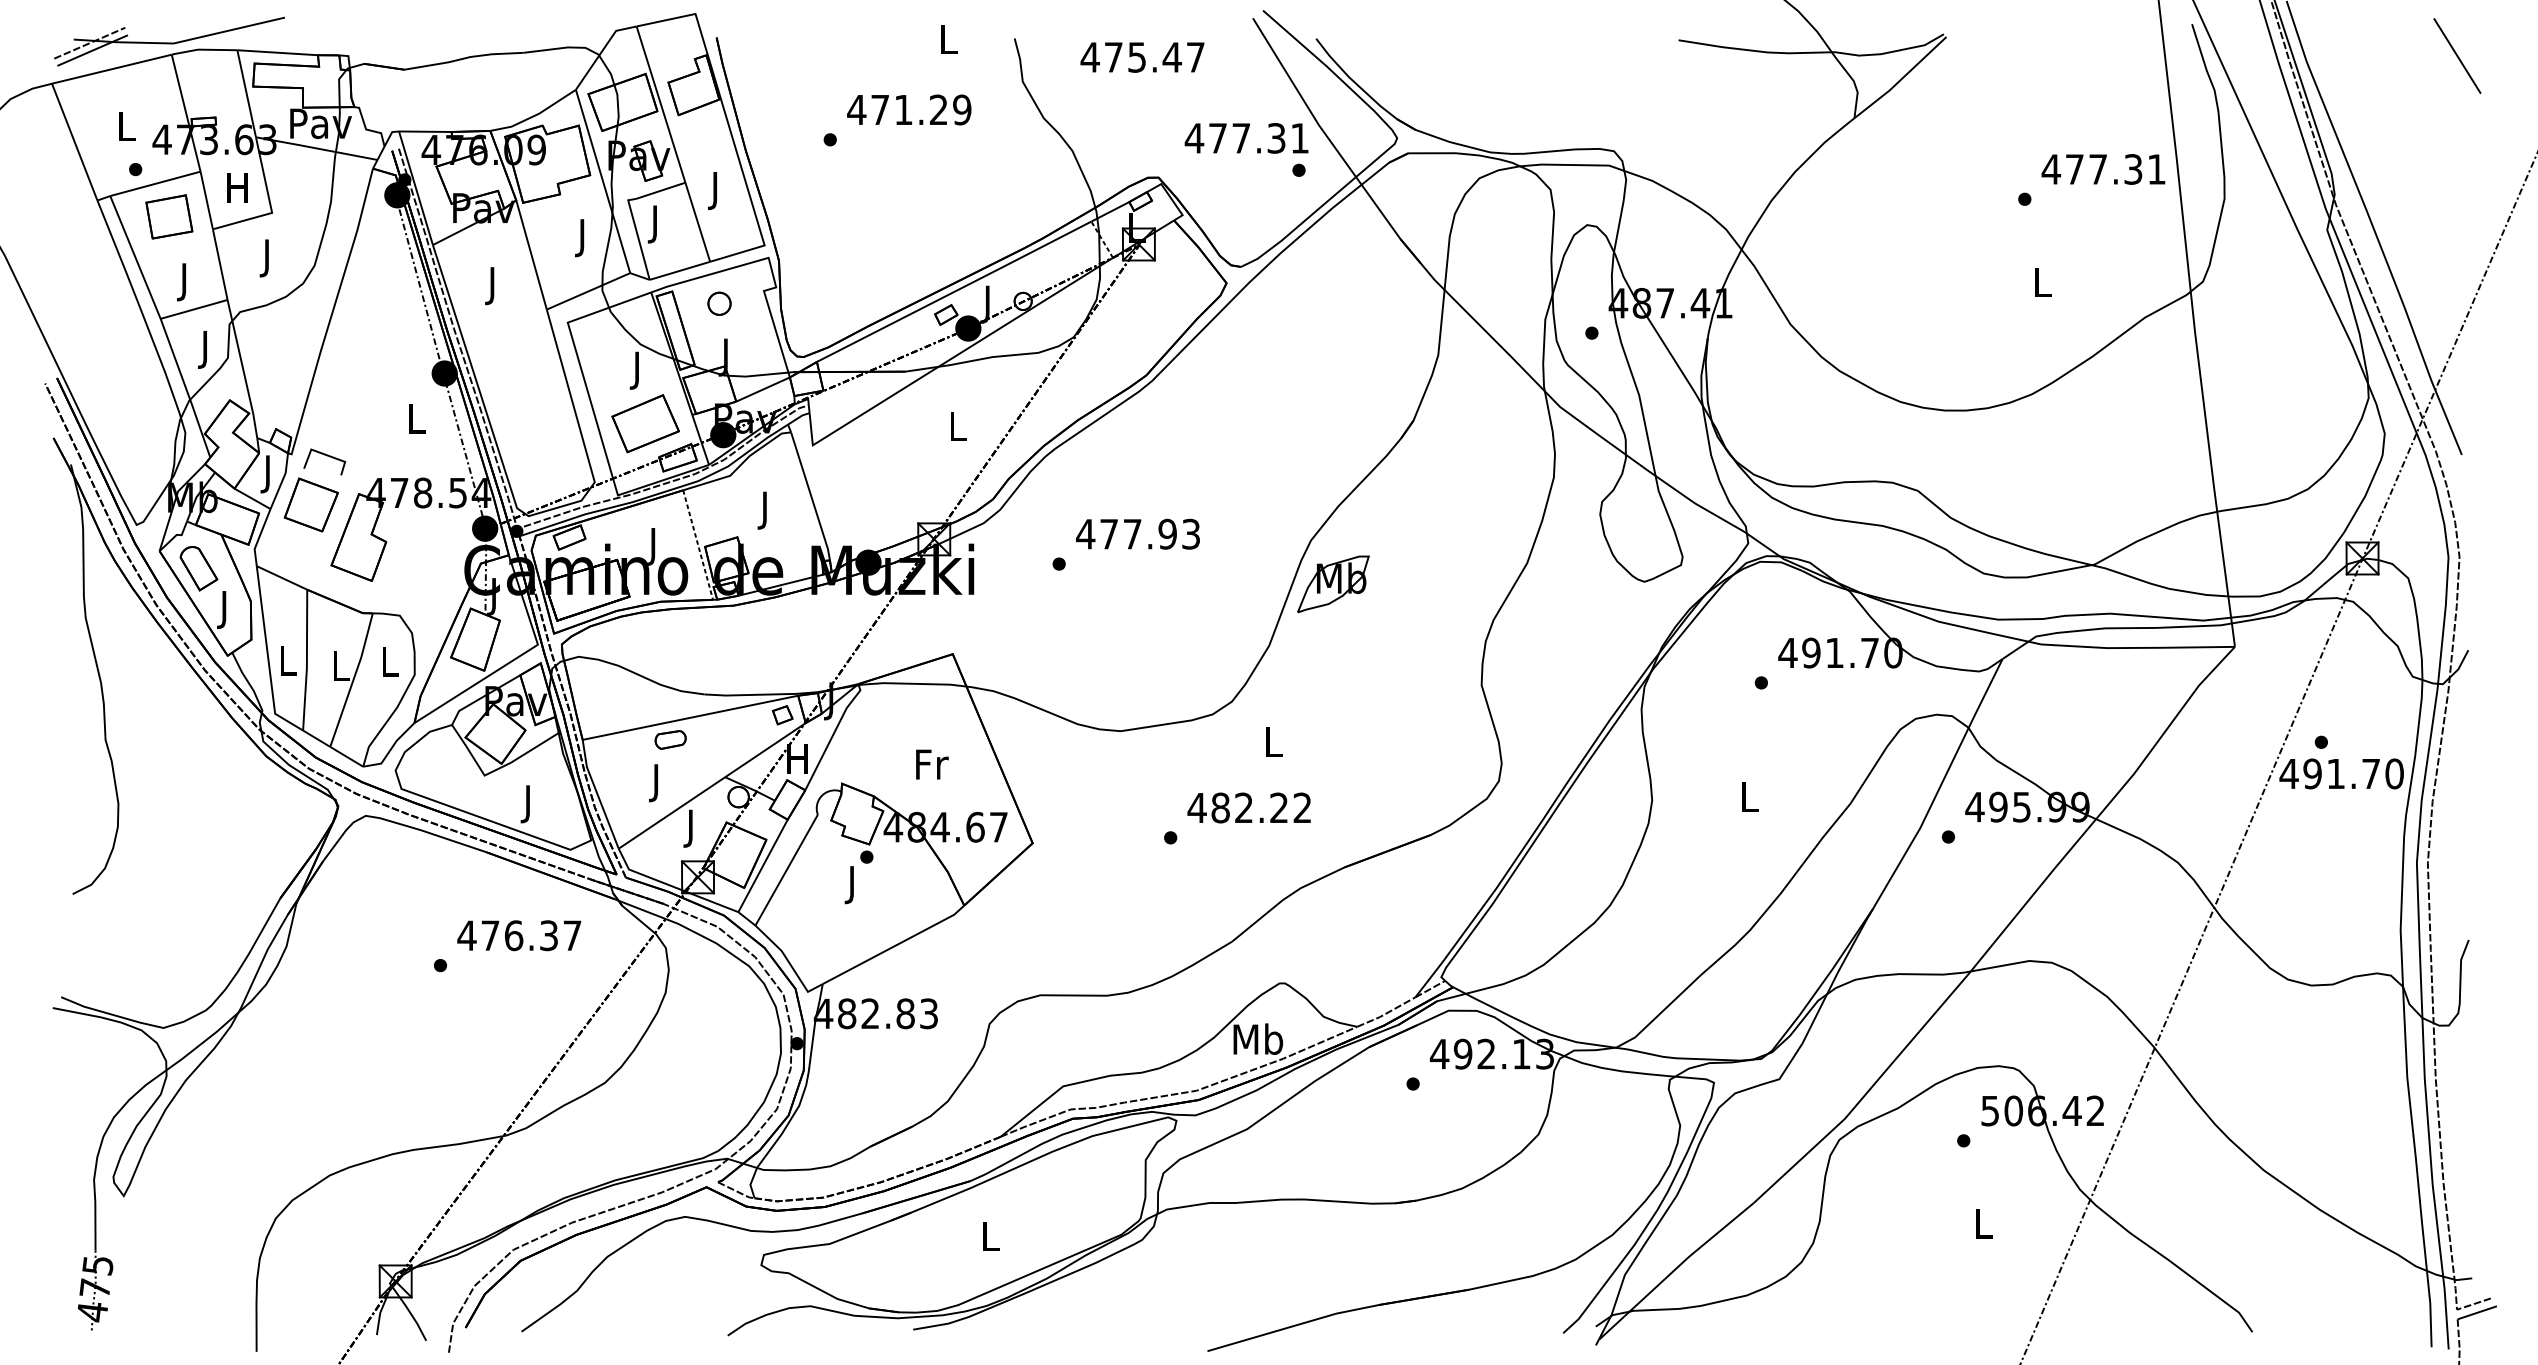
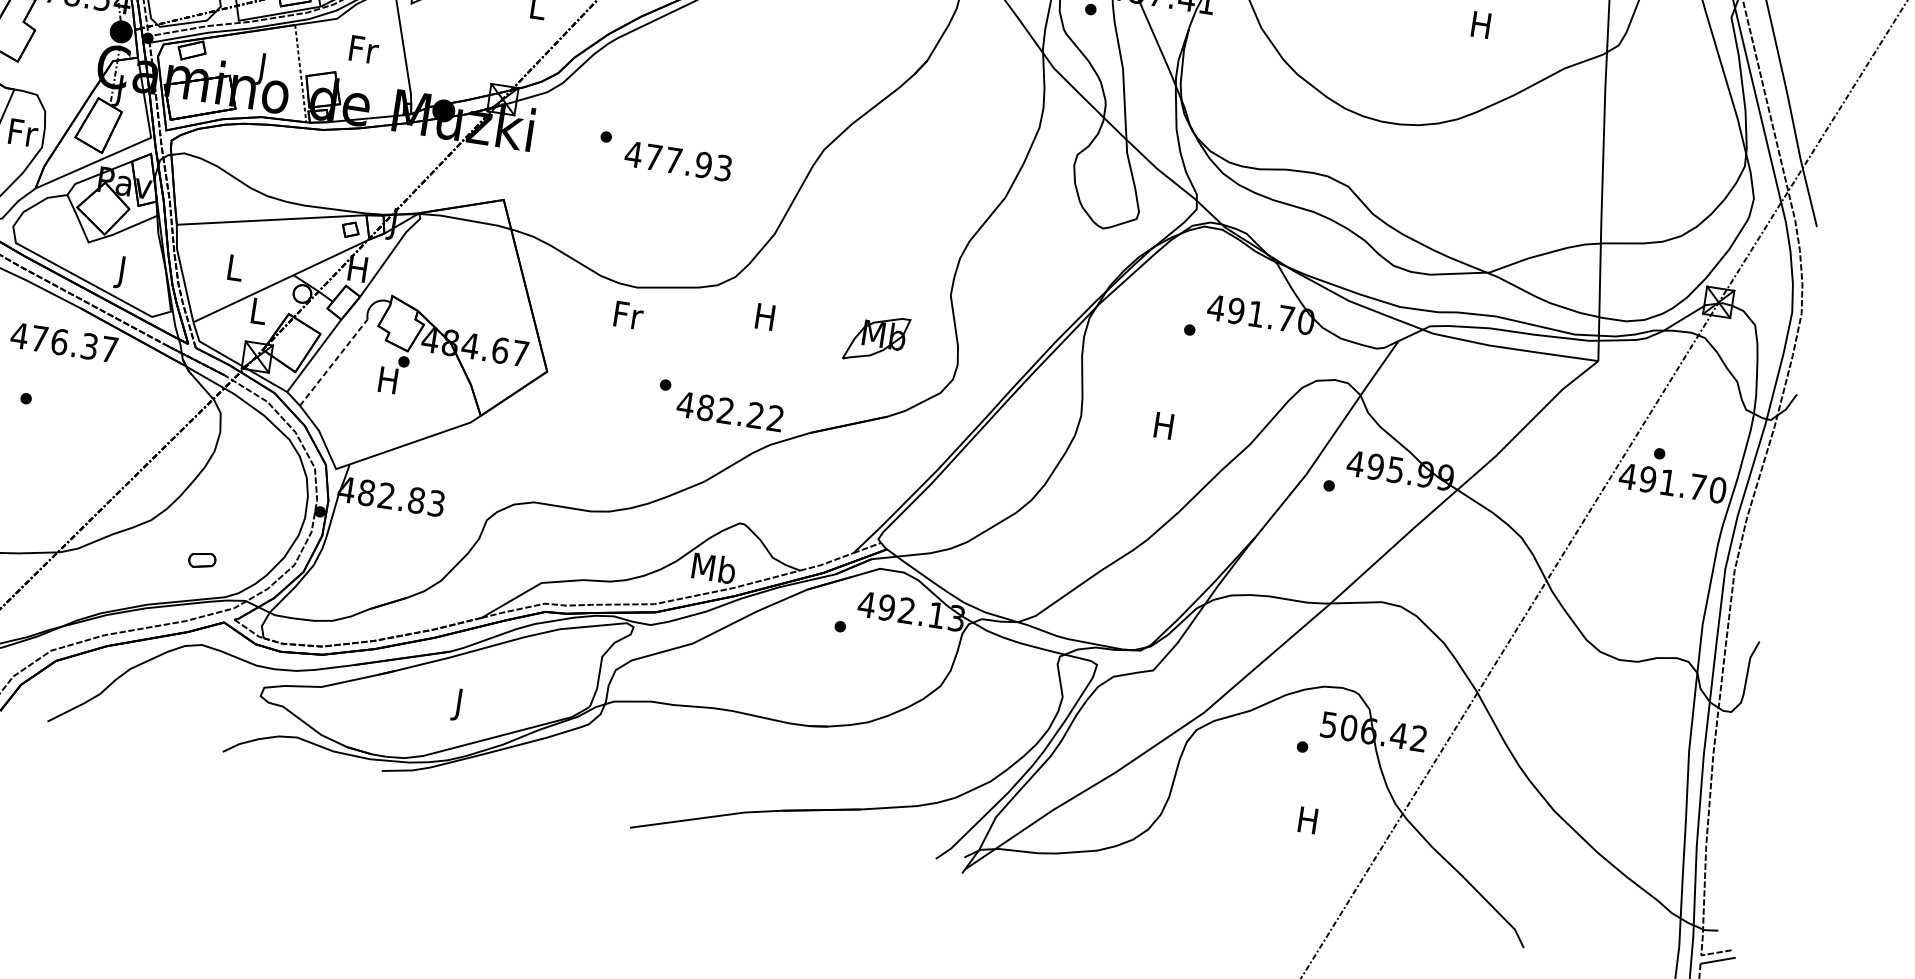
text: (2041, 282) -> (1480, 25), L -> H
text: (766, 510) -> (363, 53), J -> Fr
text: (1137, 533) -> (678, 160), moved
part: (1333, 584) -> (876, 339), moved
text: (390, 661) -> (23, 132), L -> Fr
part: (670, 739) -> (202, 560), moved
text: (1272, 741) -> (765, 316), L -> H
text: (932, 764) -> (628, 315), moved
text: (657, 783) -> (234, 271), J -> L
text: (1748, 796) -> (1163, 425), L -> H
text: (1248, 807) -> (729, 411), moved
text: (691, 828) -> (258, 314), J -> L
line: (786, 870) -> (333, 362), solid -> dashed
text: (851, 885) -> (387, 384), J -> H
text: (519, 935) -> (64, 342), moved
text: (1982, 1223) -> (1307, 819), L -> H
text: (990, 1240) -> (459, 705), L -> J

